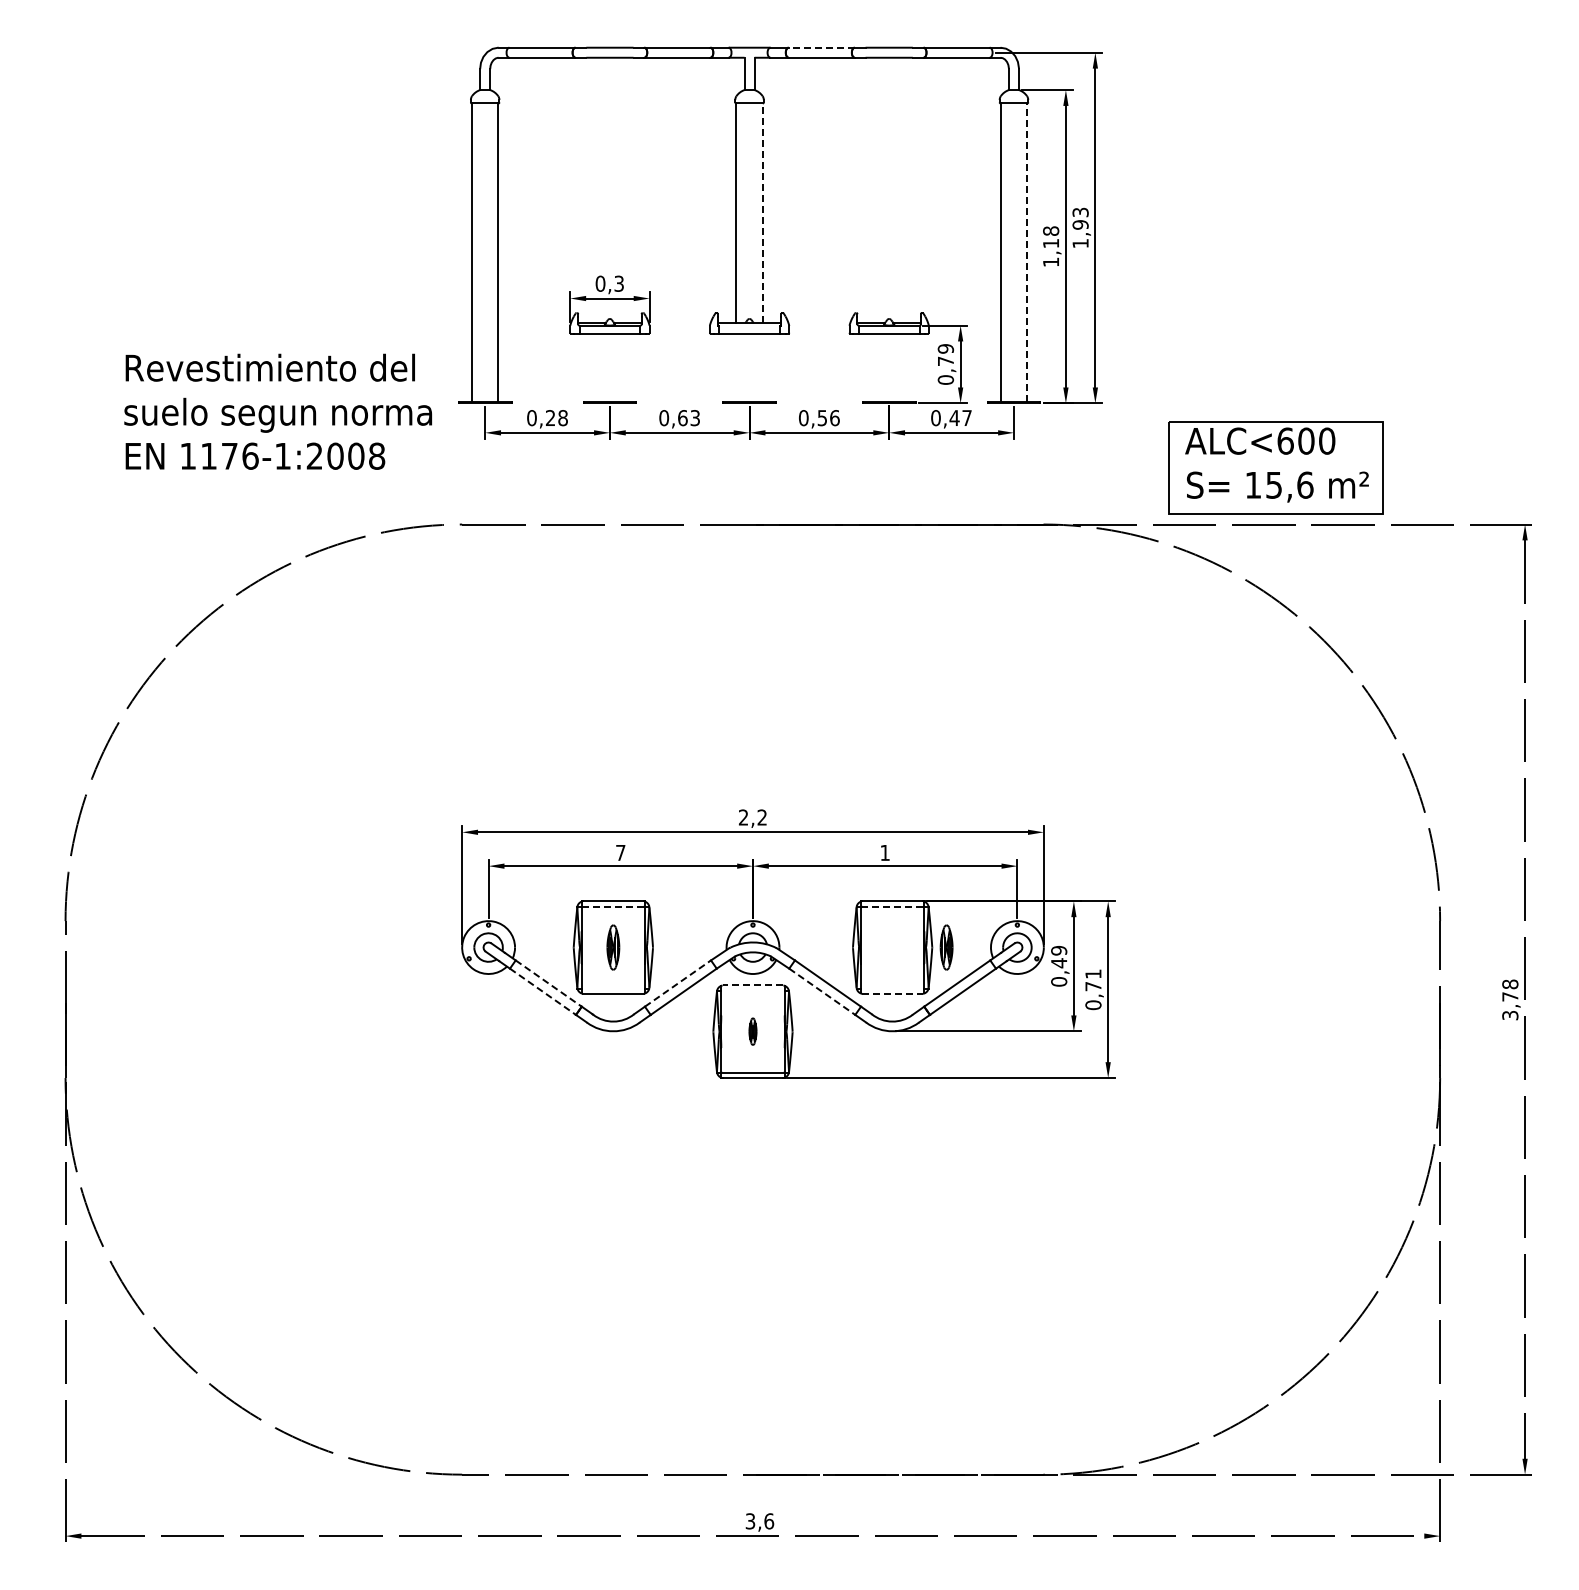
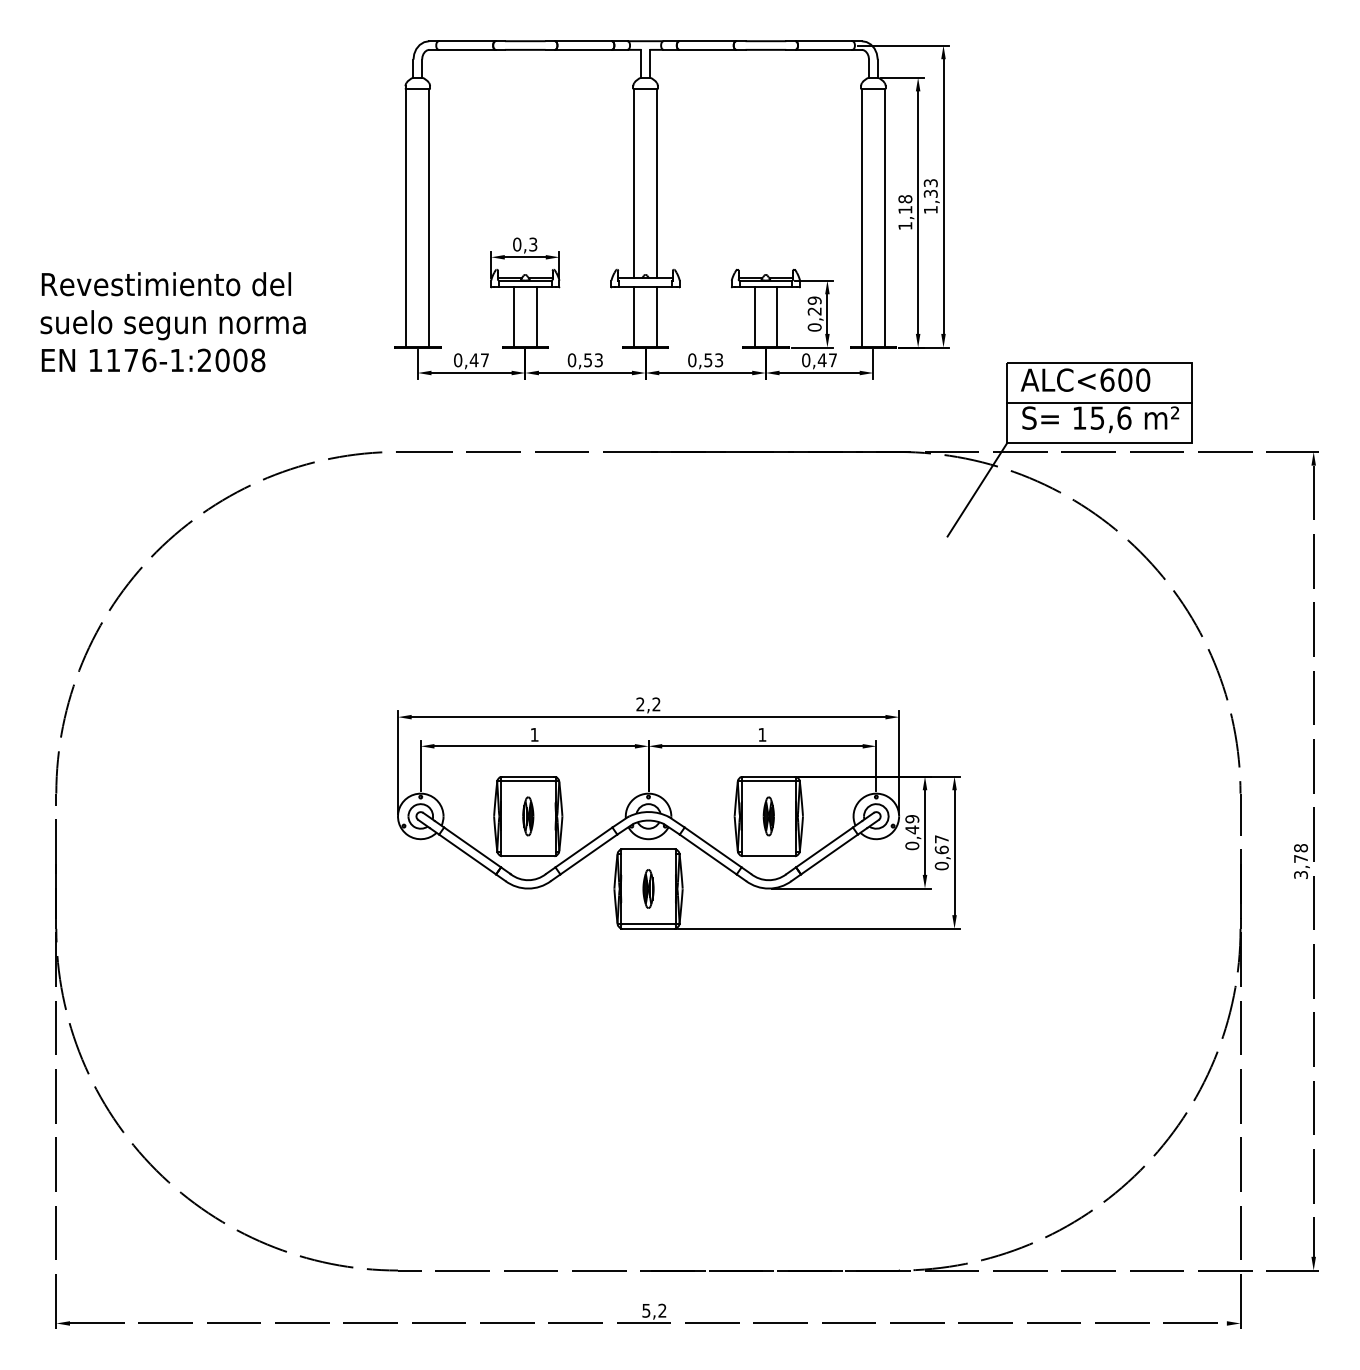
line: (821, 47) -> (707, 41), dashed -> solid
line: (762, 213) -> (656, 184), dashed -> solid
text: (1080, 224) -> (930, 193), 1,93 -> 1,33
line: (1027, 252) -> (885, 217), dashed -> solid
text: (945, 361) -> (814, 311), 0,79 -> 0,29
line: (596, 367) -> (513, 316), added
line: (623, 367) -> (536, 316), added
line: (736, 367) -> (634, 316), added
line: (762, 367) -> (656, 316), added
line: (875, 367) -> (754, 316), added
line: (902, 367) -> (777, 316), added
text: (277, 411) -> (172, 321), moved
text: (556, 418) -> (479, 360), 0,28 -> 0,47
text: (682, 418) -> (587, 360), 0,63 -> 0,53
text: (834, 418) -> (718, 360), 0,56 -> 0,53
line: (1276, 467) -> (1099, 402), added
line: (1134, 568) -> (977, 489), added
text: (620, 852) -> (534, 734), 7 -> 1
line: (612, 906) -> (527, 781), dashed -> solid
line: (892, 906) -> (768, 781), dashed -> solid
part: (946, 947) -> (768, 816), moved
text: (1093, 980) -> (941, 844), 0,71 -> 0,67
line: (549, 983) -> (473, 847), dashed -> solid
line: (678, 983) -> (584, 847), dashed -> solid
line: (752, 985) -> (648, 849), dashed -> solid
line: (543, 992) -> (468, 855), dashed -> solid
line: (822, 992) -> (708, 855), dashed -> solid
line: (893, 993) -> (769, 856), dashed -> solid
part: (752, 1031) -> (648, 888), size x1.67
text: (760, 1521) -> (655, 1310), 3,6 -> 5,2

